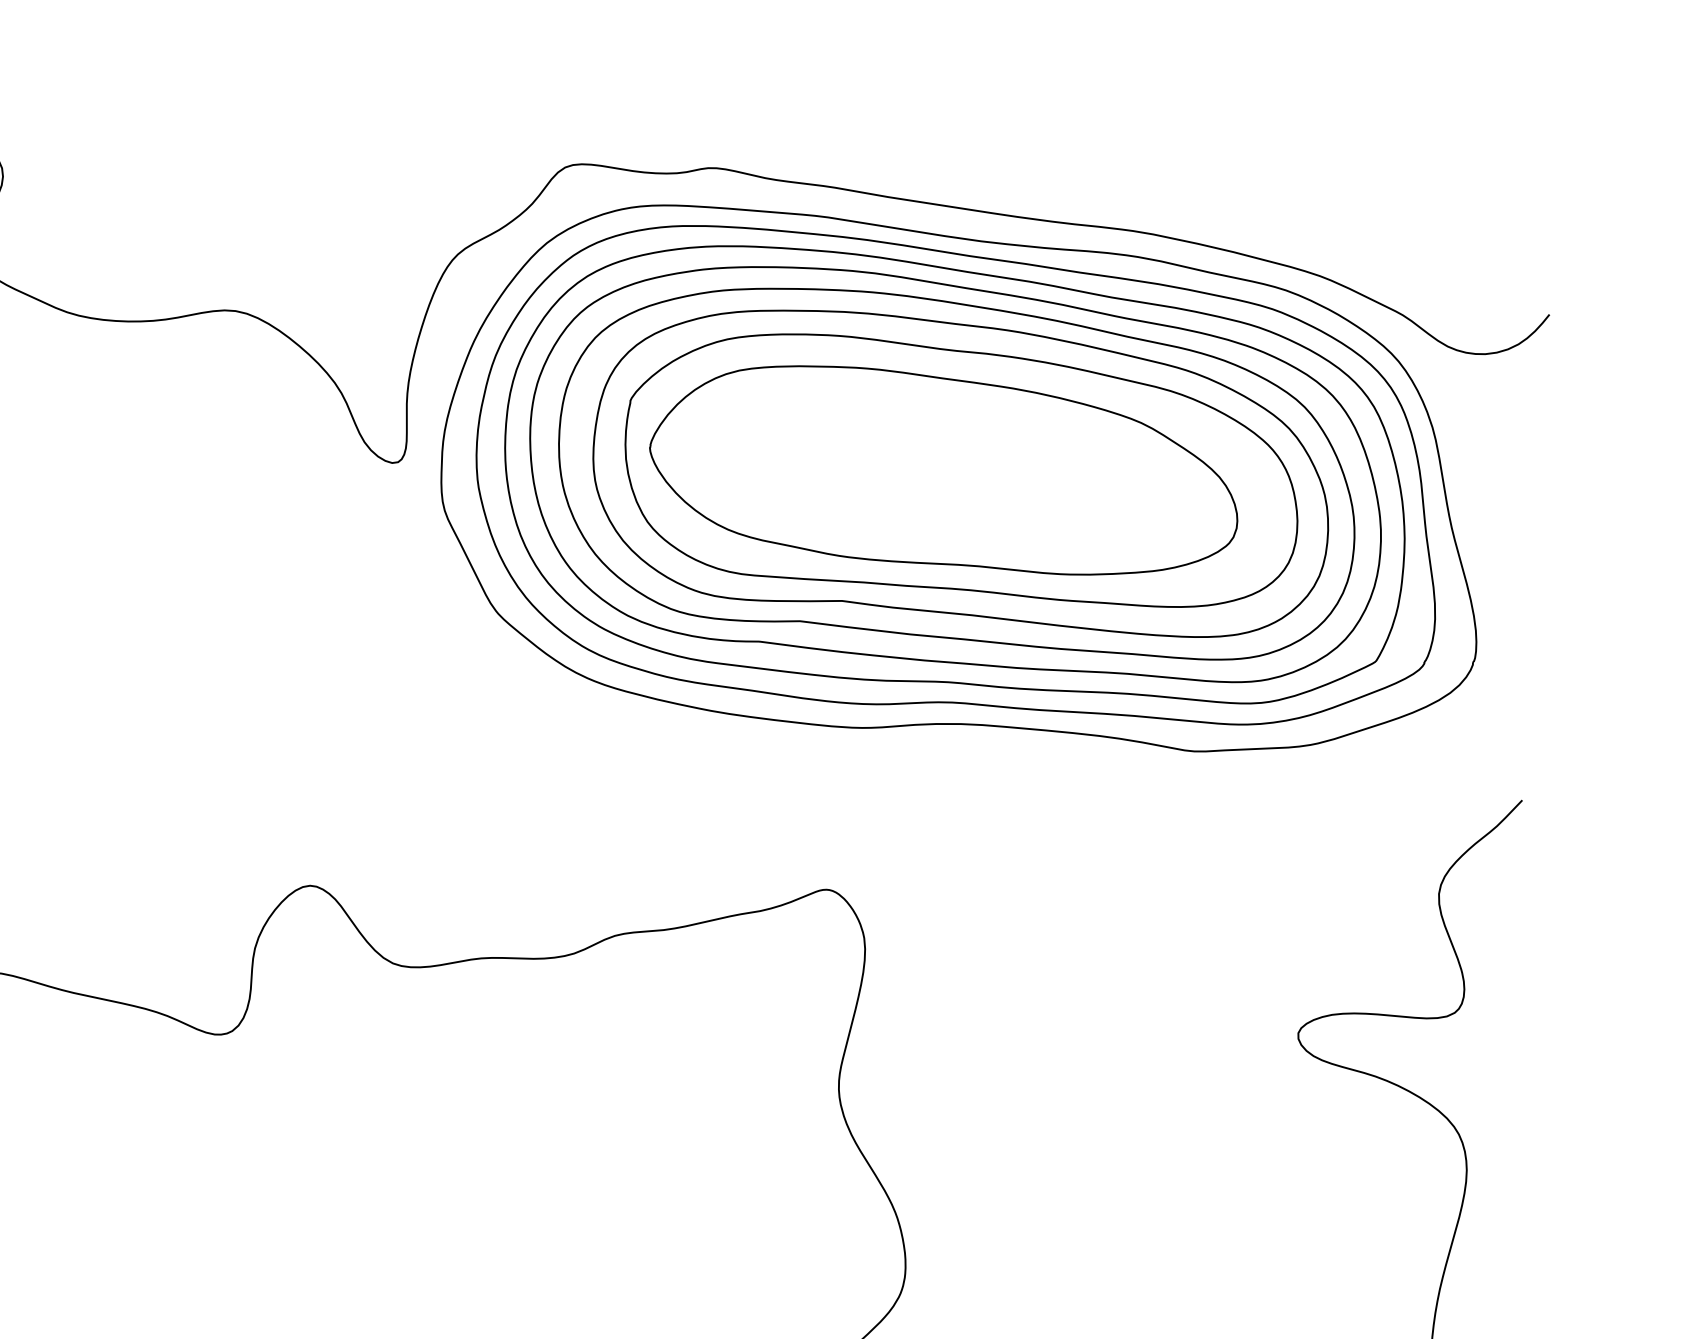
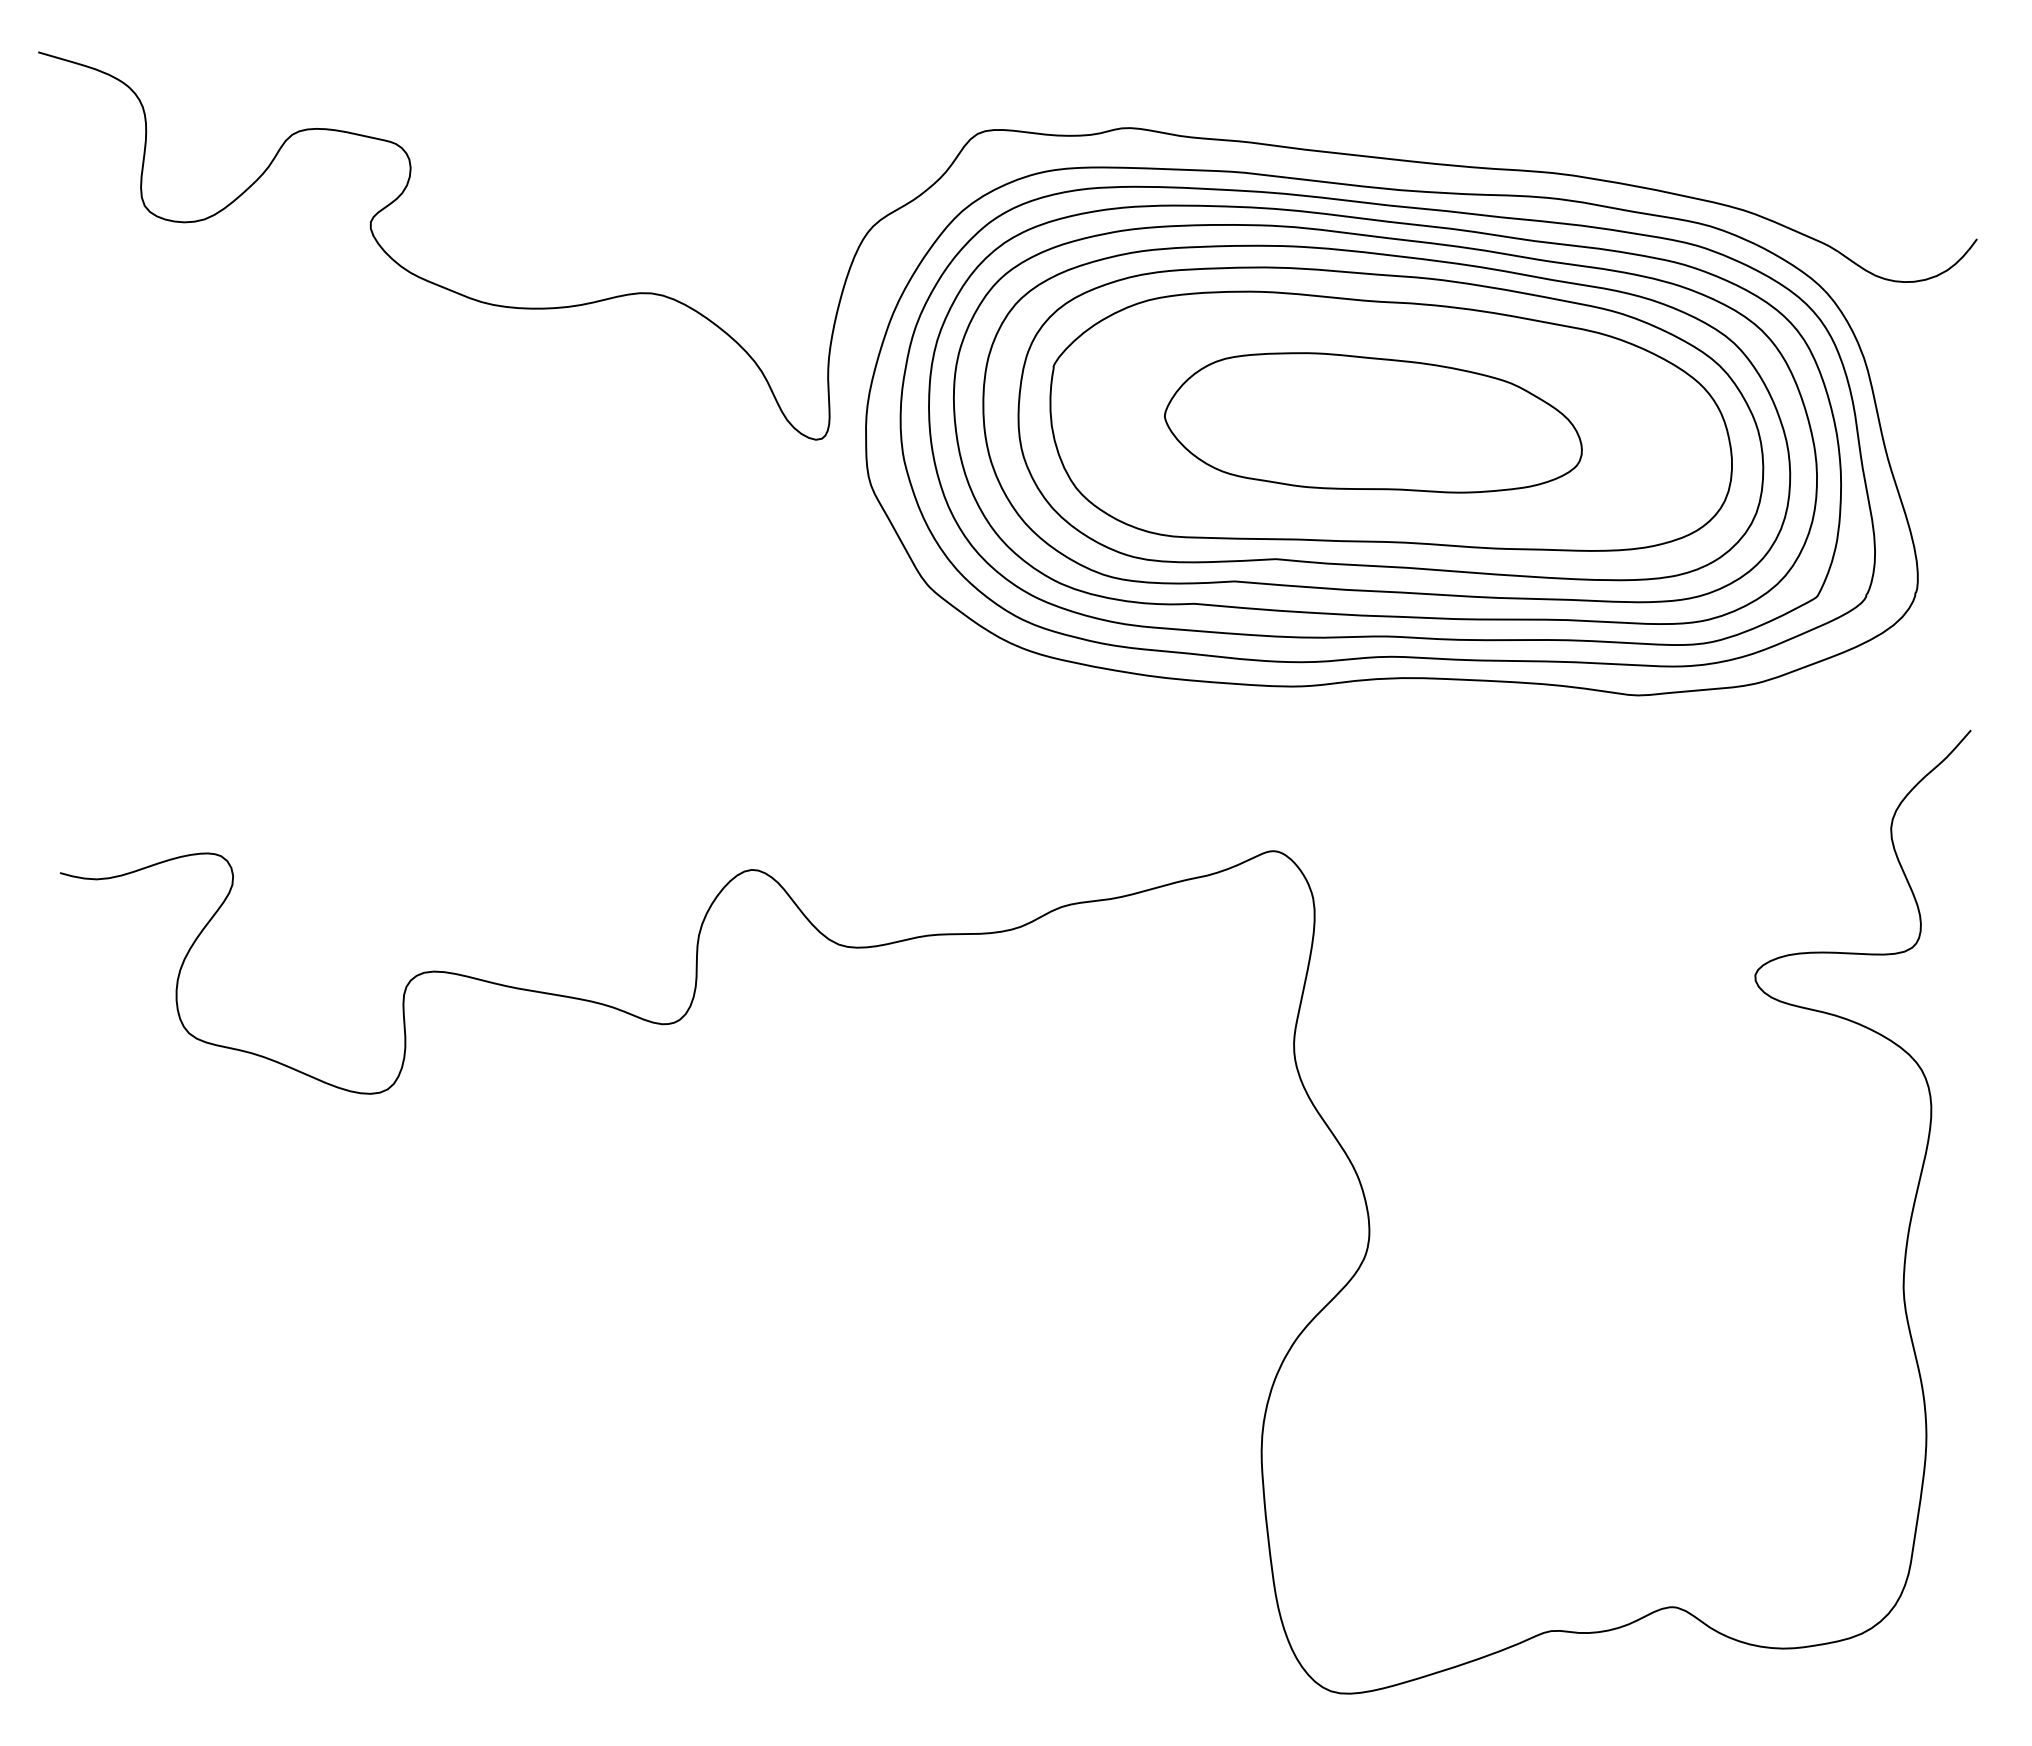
part: (944, 469) -> (1373, 422), size x0.7

